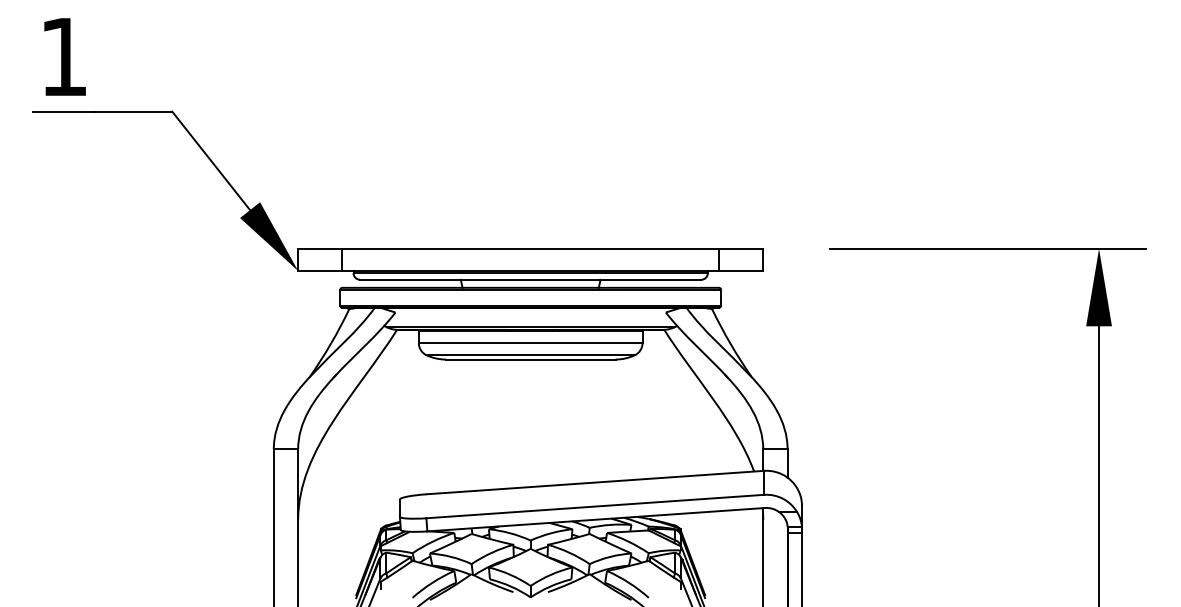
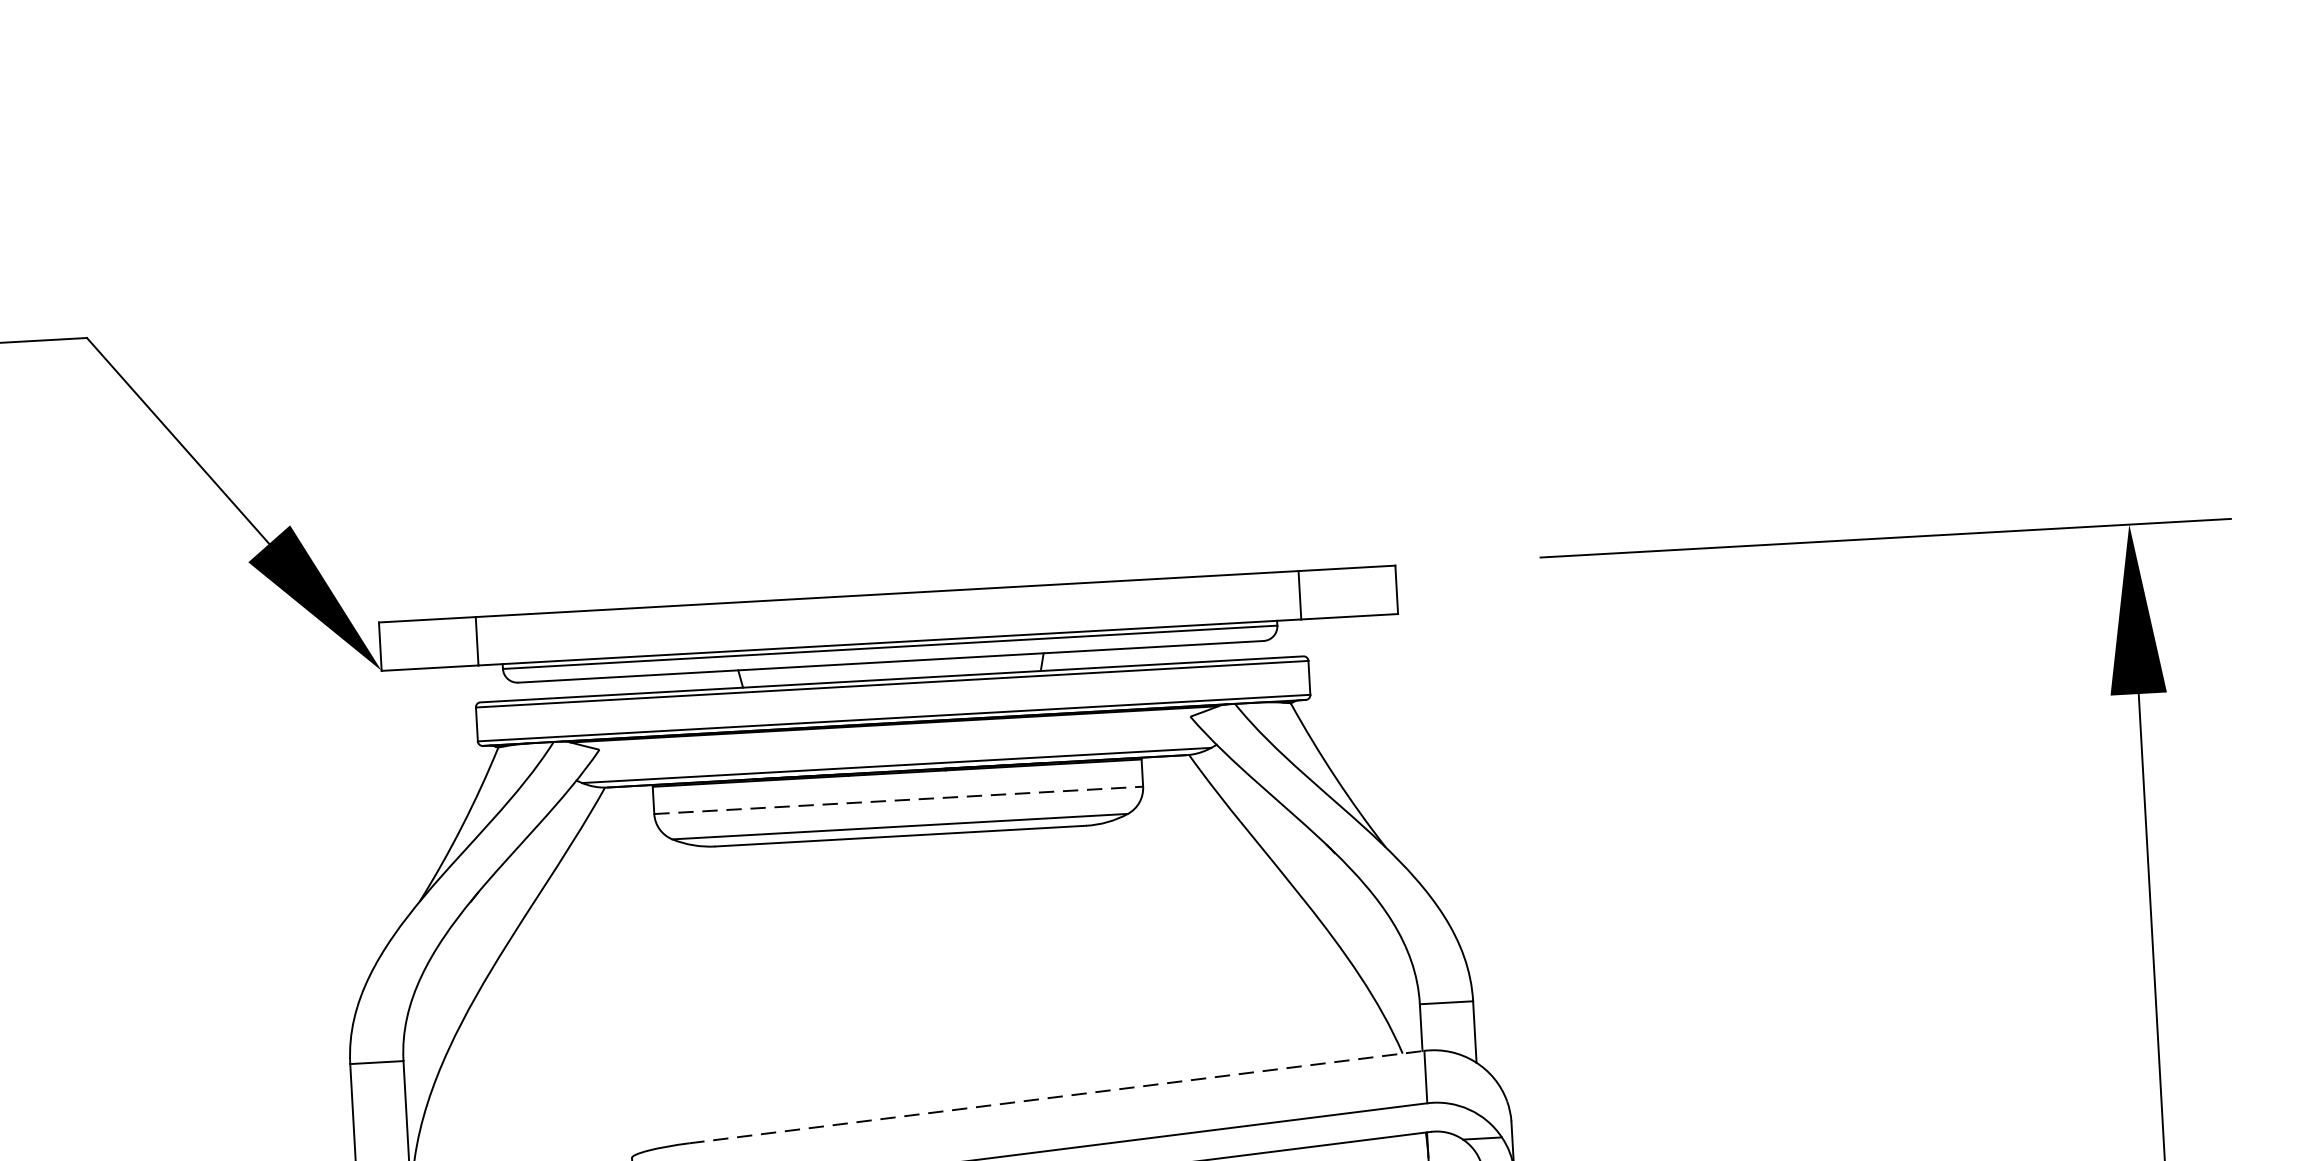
line: (530, 343) -> (898, 801), solid -> dashed
line: (595, 482) -> (1057, 1096), solid -> dashed

